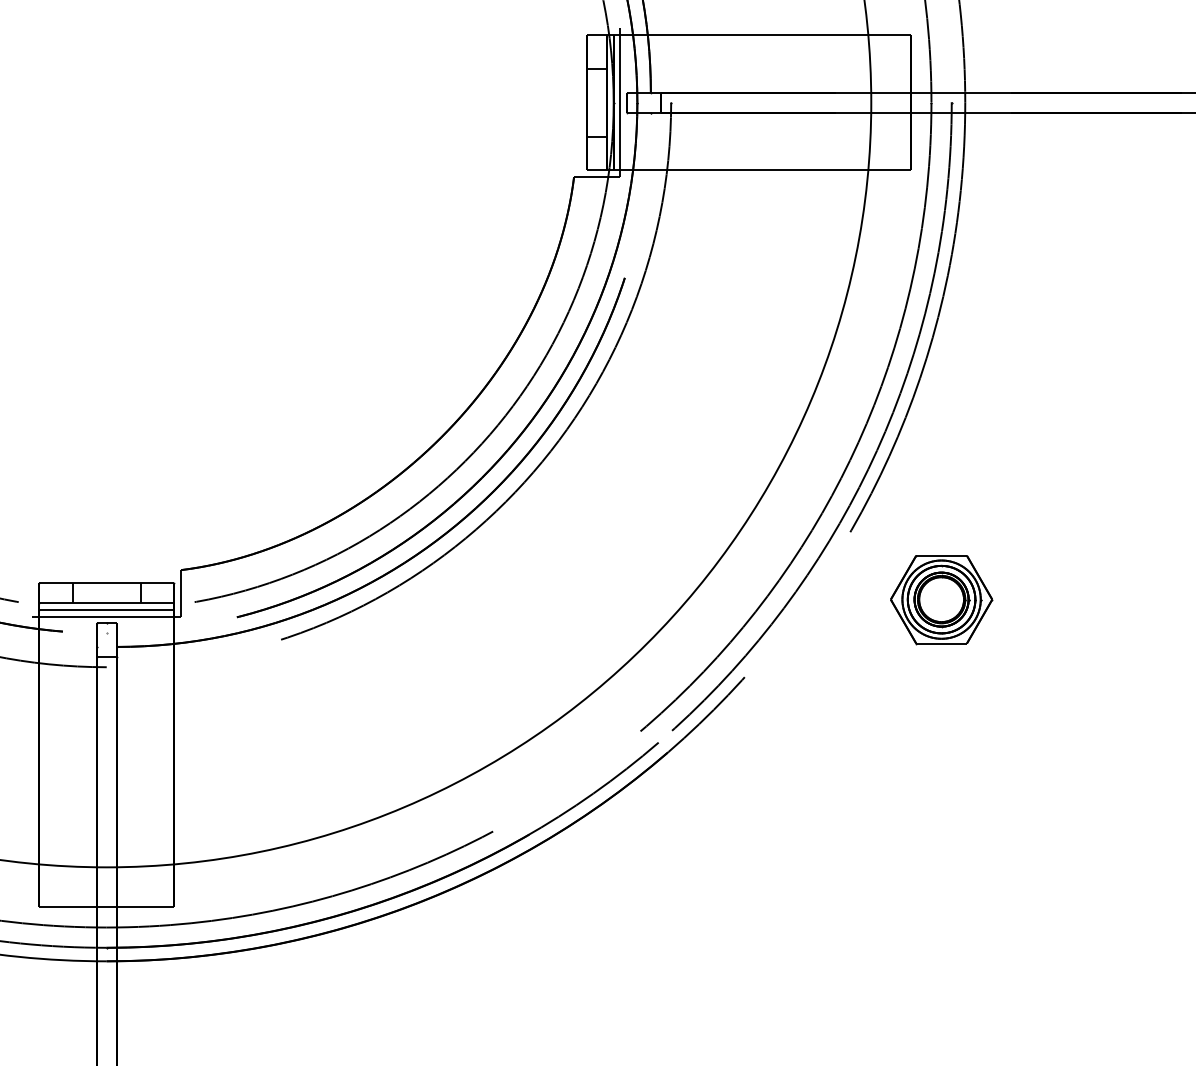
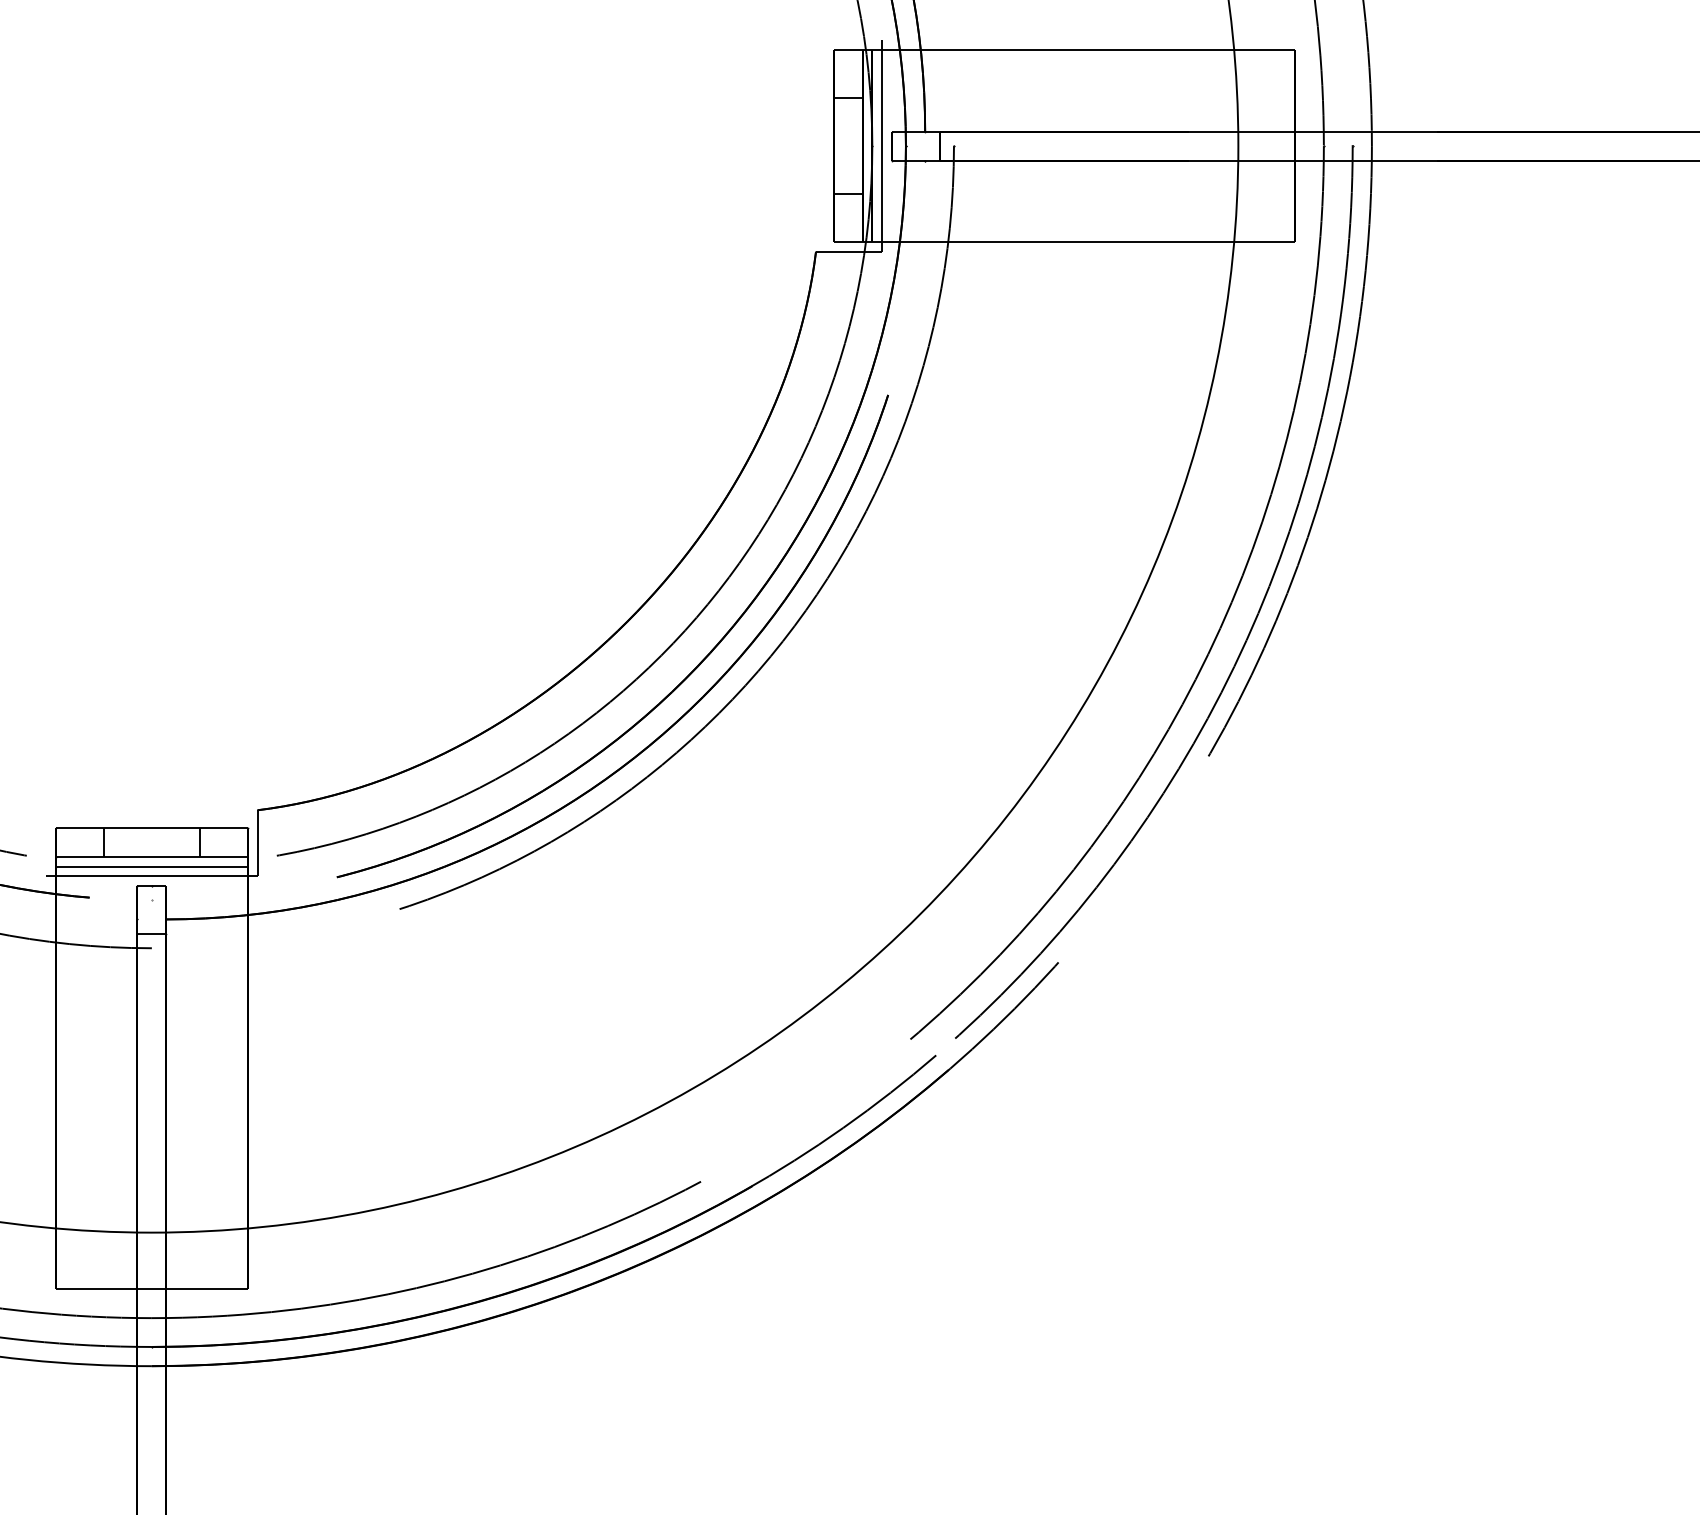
part: (941, 599) -> (1338, 852), removed

